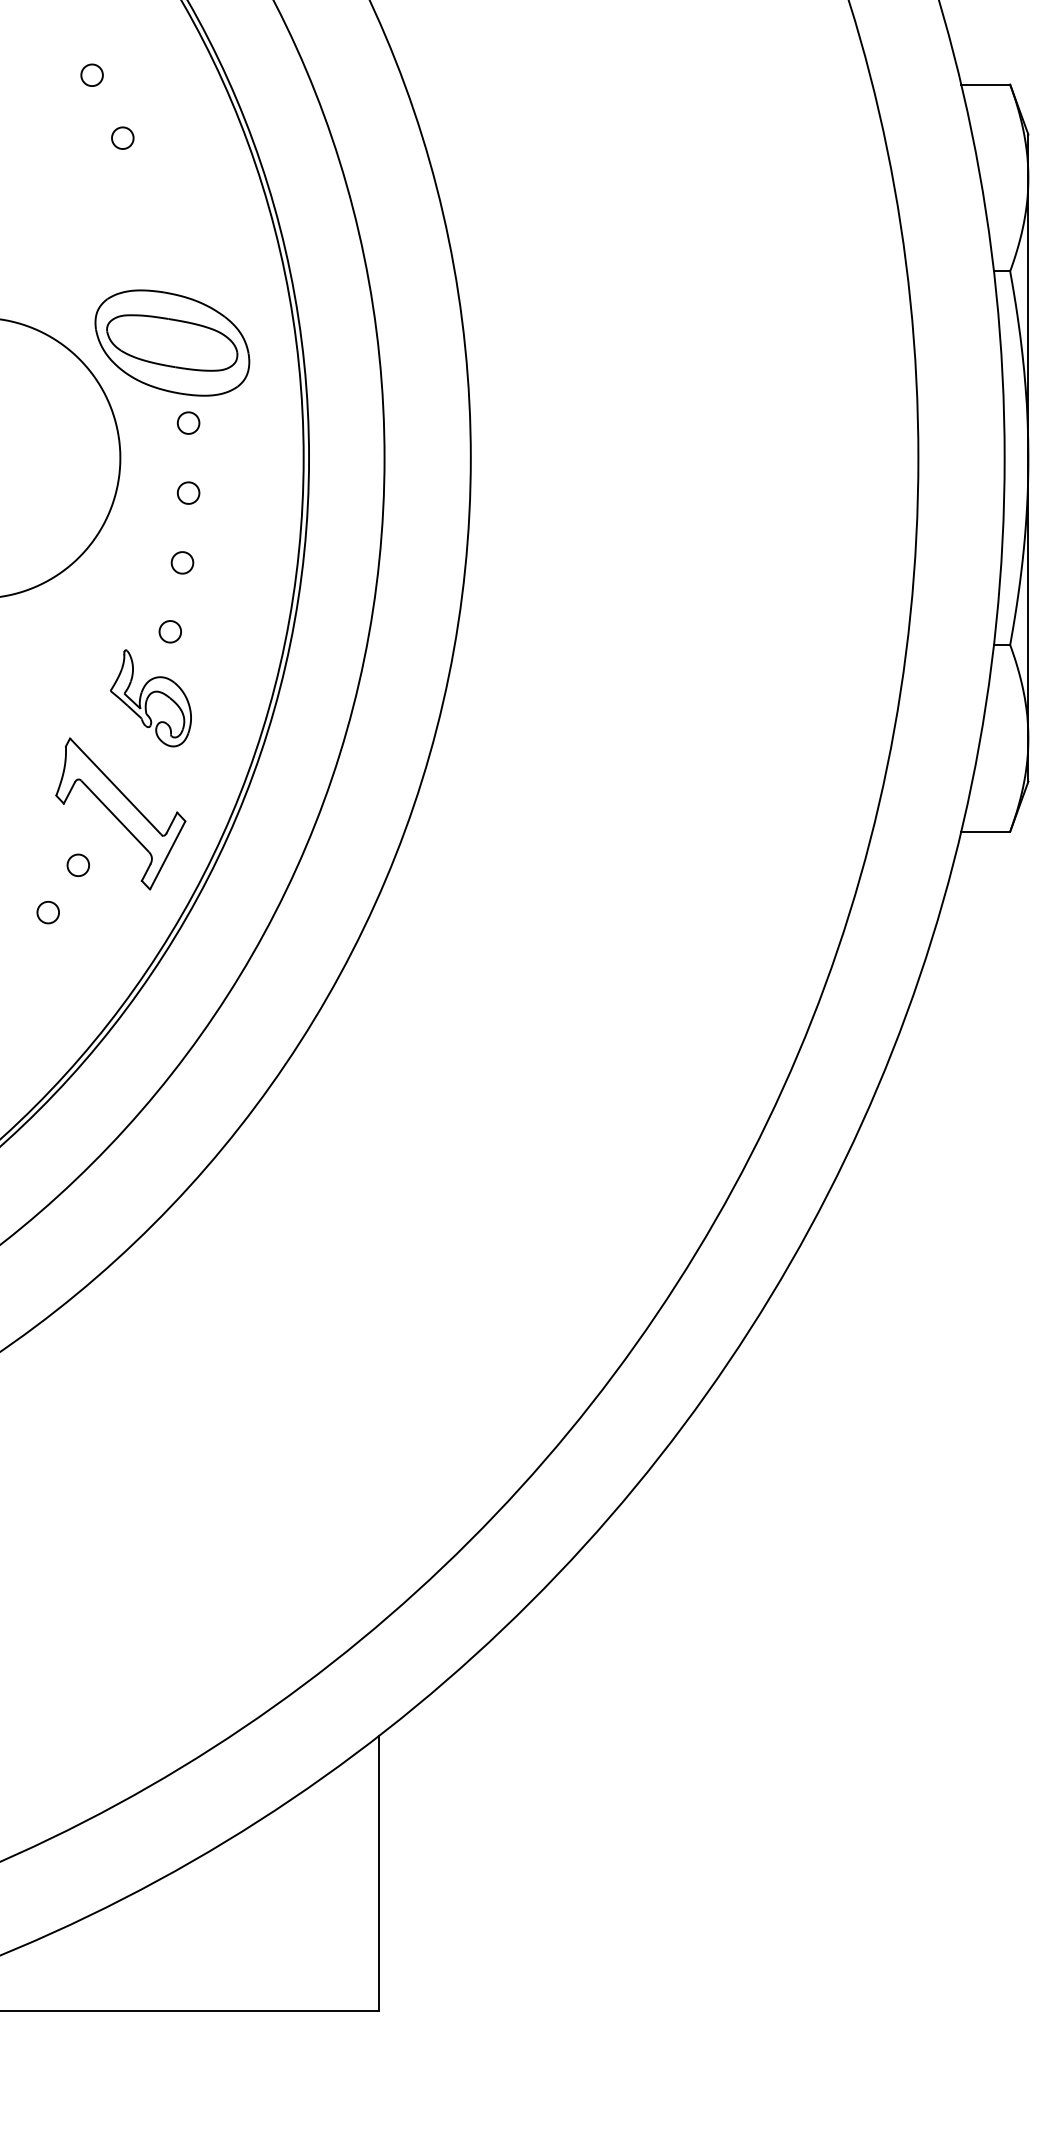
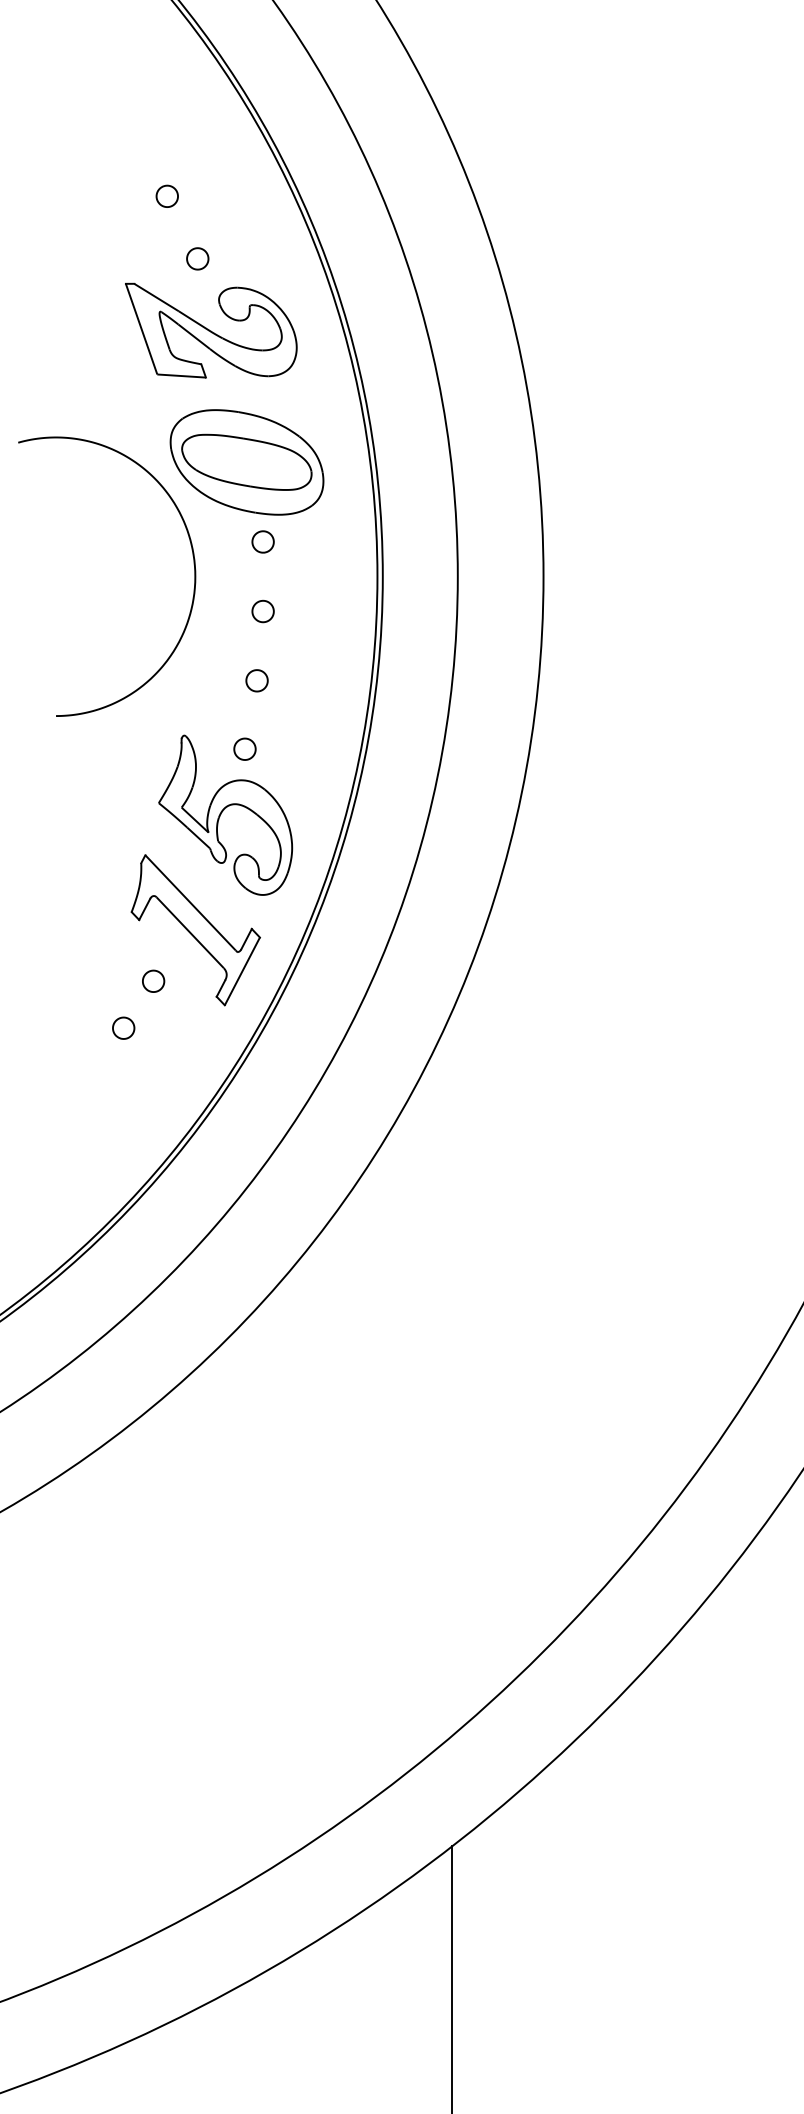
part: (136, 210) -> (211, 330), added
part: (150, 698) -> (225, 815), size x1.67

